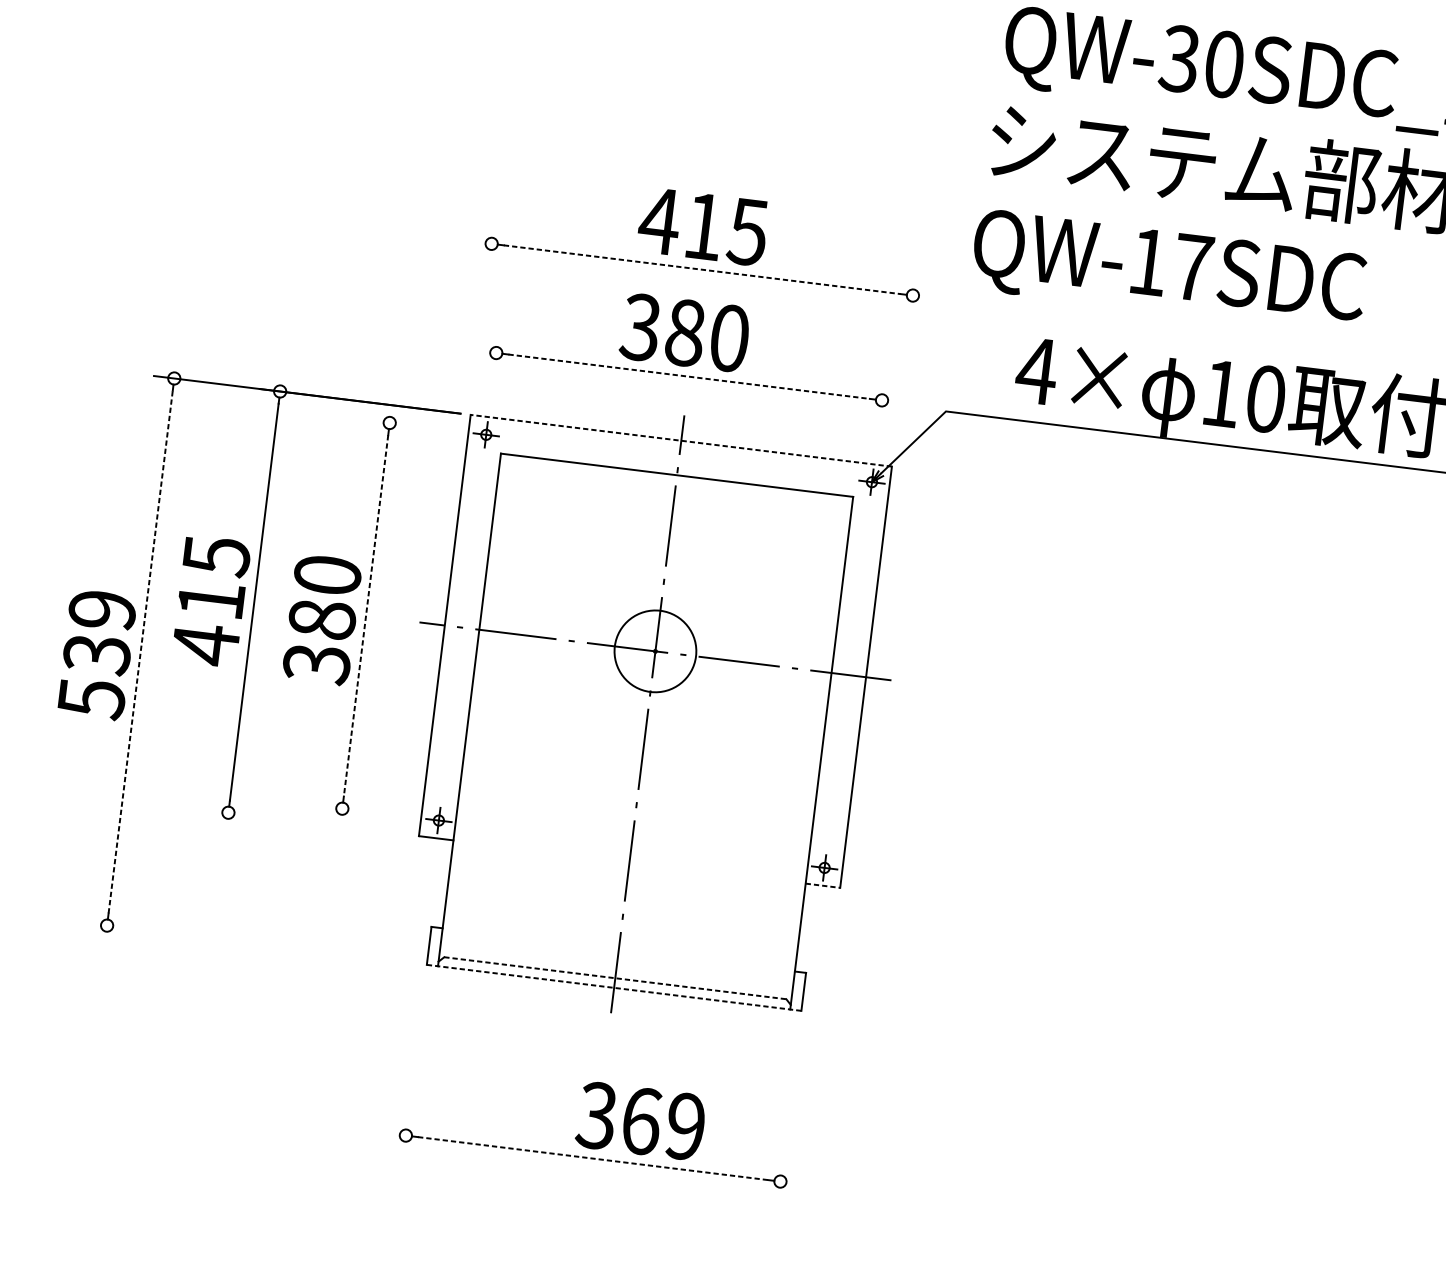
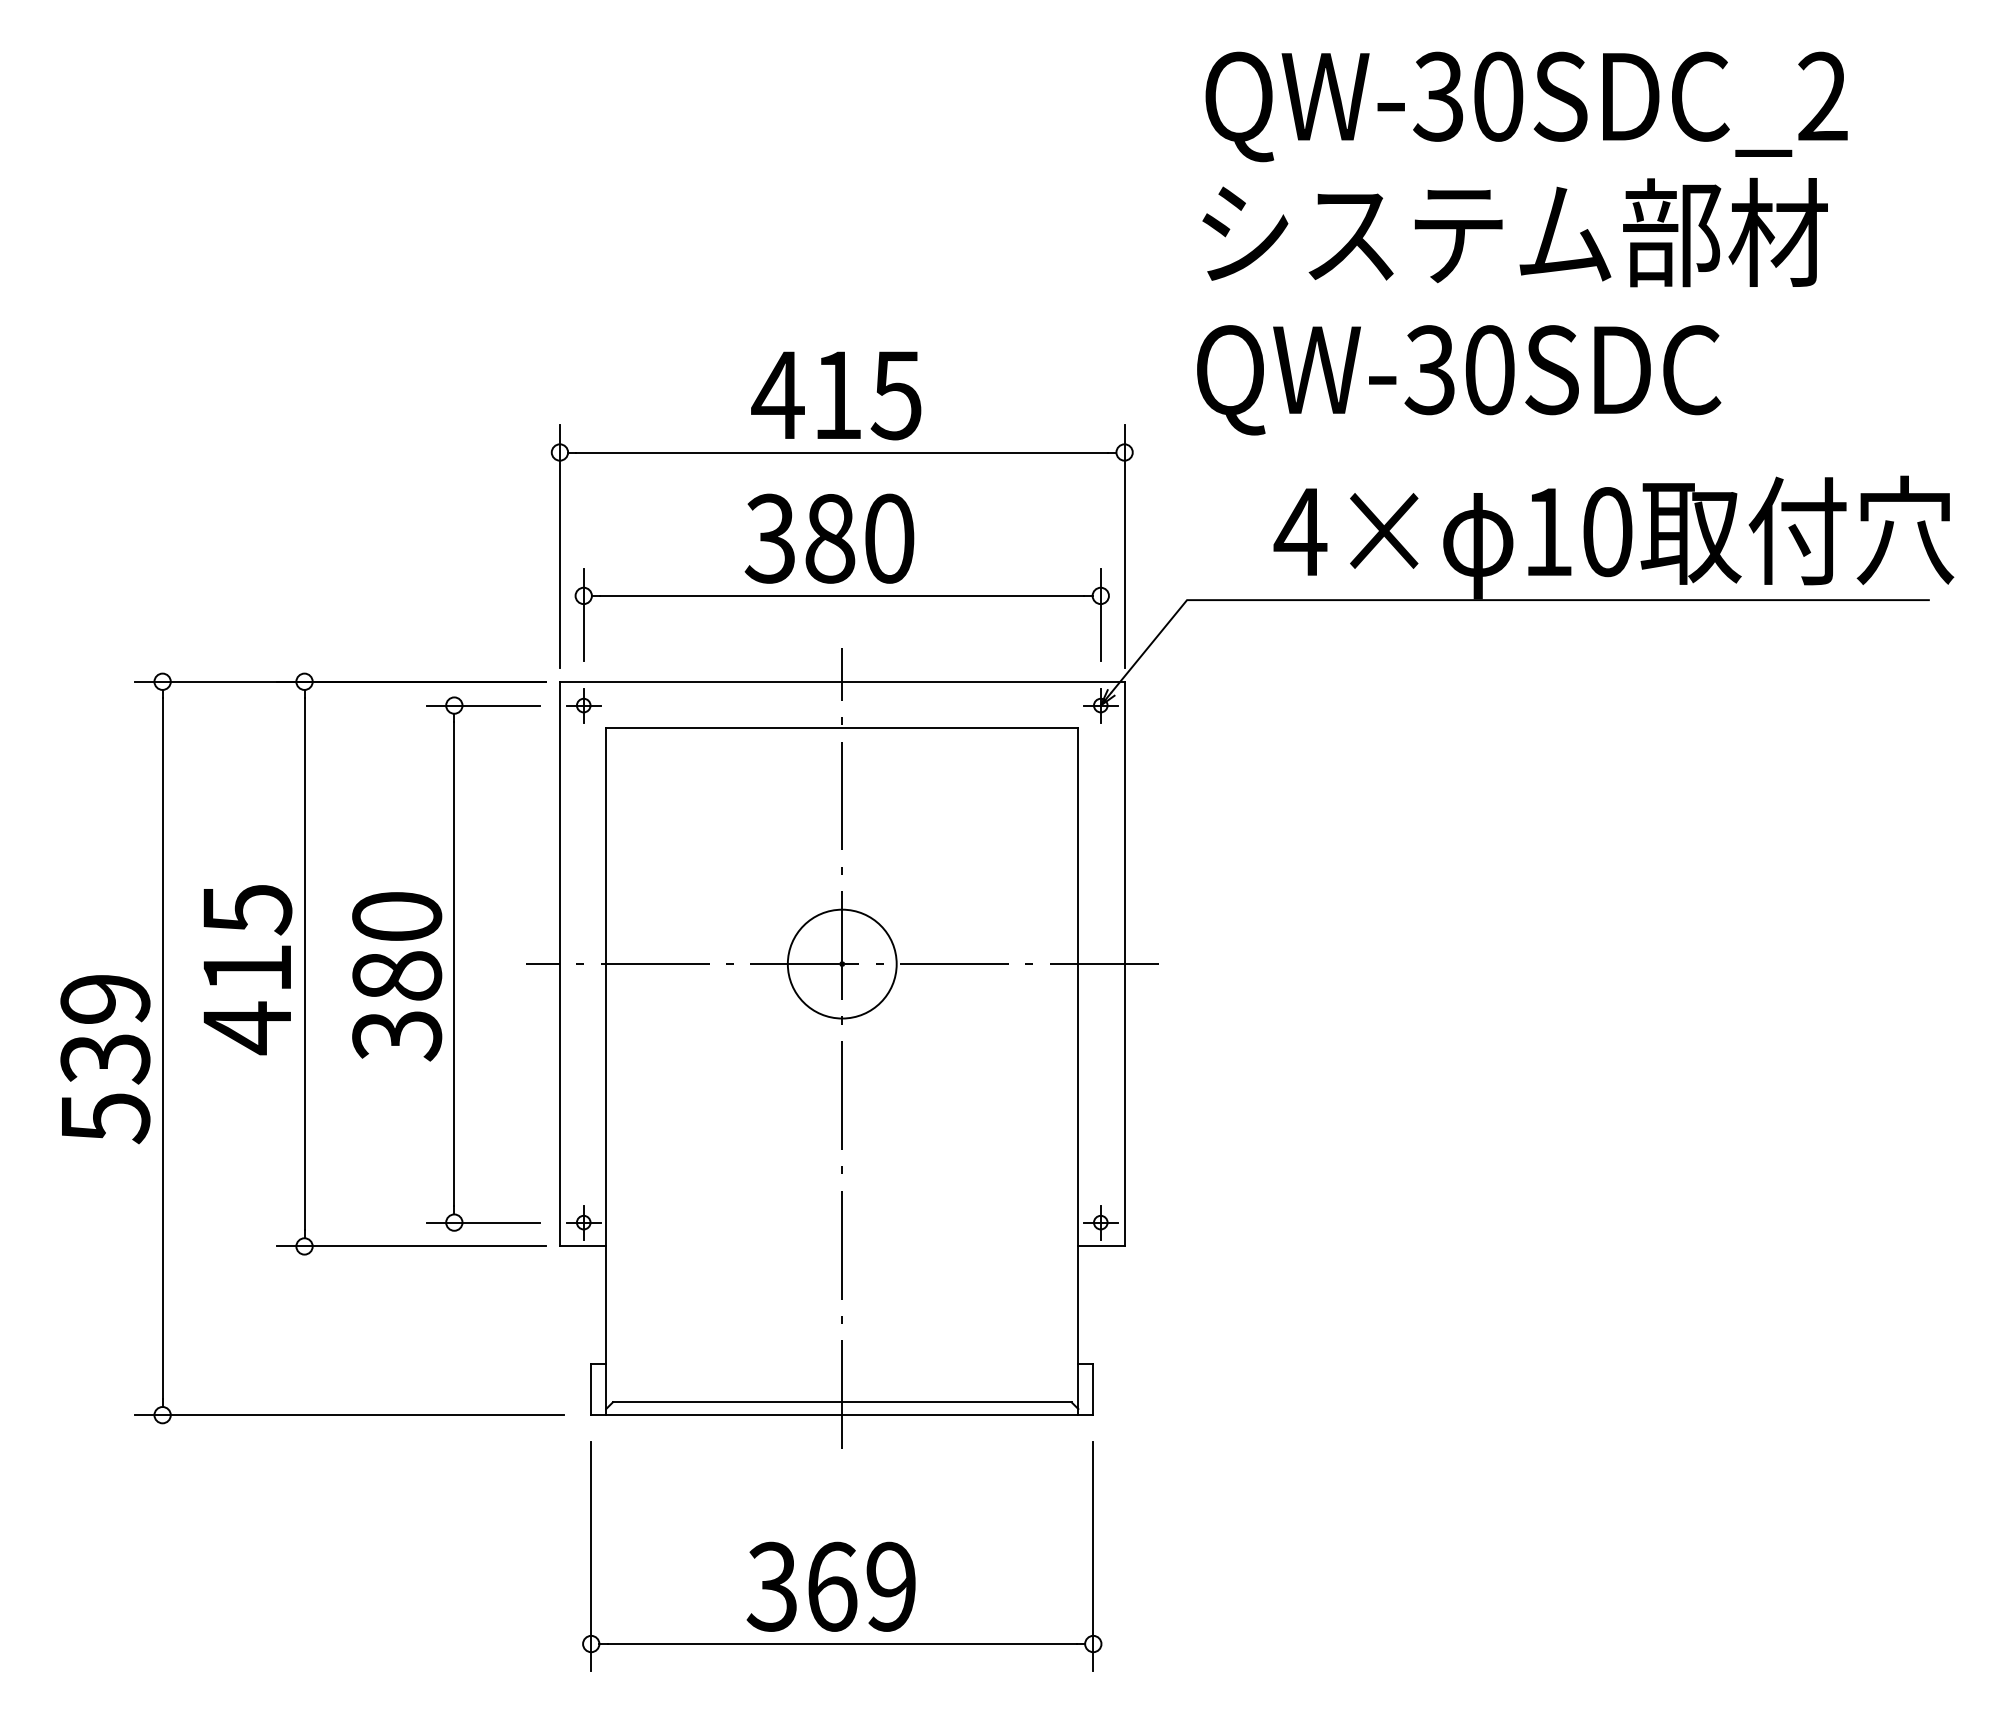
text: (1170, 265) -> (1459, 370), QW-17SDC -> QW-30SDC
line: (702, 269) -> (842, 452), dashed -> solid
line: (482, 313) -> (559, 546), added
line: (904, 365) -> (1124, 546), added
line: (494, 366) -> (583, 614), added
line: (689, 376) -> (842, 595), dashed -> solid
line: (880, 414) -> (1100, 614), added
line: (411, 425) -> (483, 705), added
line: (680, 440) -> (841, 681), dashed -> solid
line: (366, 616) -> (454, 964), dashed -> solid
line: (140, 651) -> (162, 1047), dashed -> solid
line: (364, 811) -> (483, 1222), added
line: (308, 822) -> (411, 1246), added
line: (822, 885) -> (1101, 1246), dashed -> solid
line: (246, 942) -> (349, 1415), added
line: (615, 978) -> (842, 1402), dashed -> solid
line: (614, 988) -> (842, 1415), dashed -> solid
line: (414, 1070) -> (591, 1556), added
line: (788, 1116) -> (1093, 1556), added
text: (640, 1120) -> (830, 1586), moved
line: (593, 1158) -> (842, 1644), dashed -> solid

